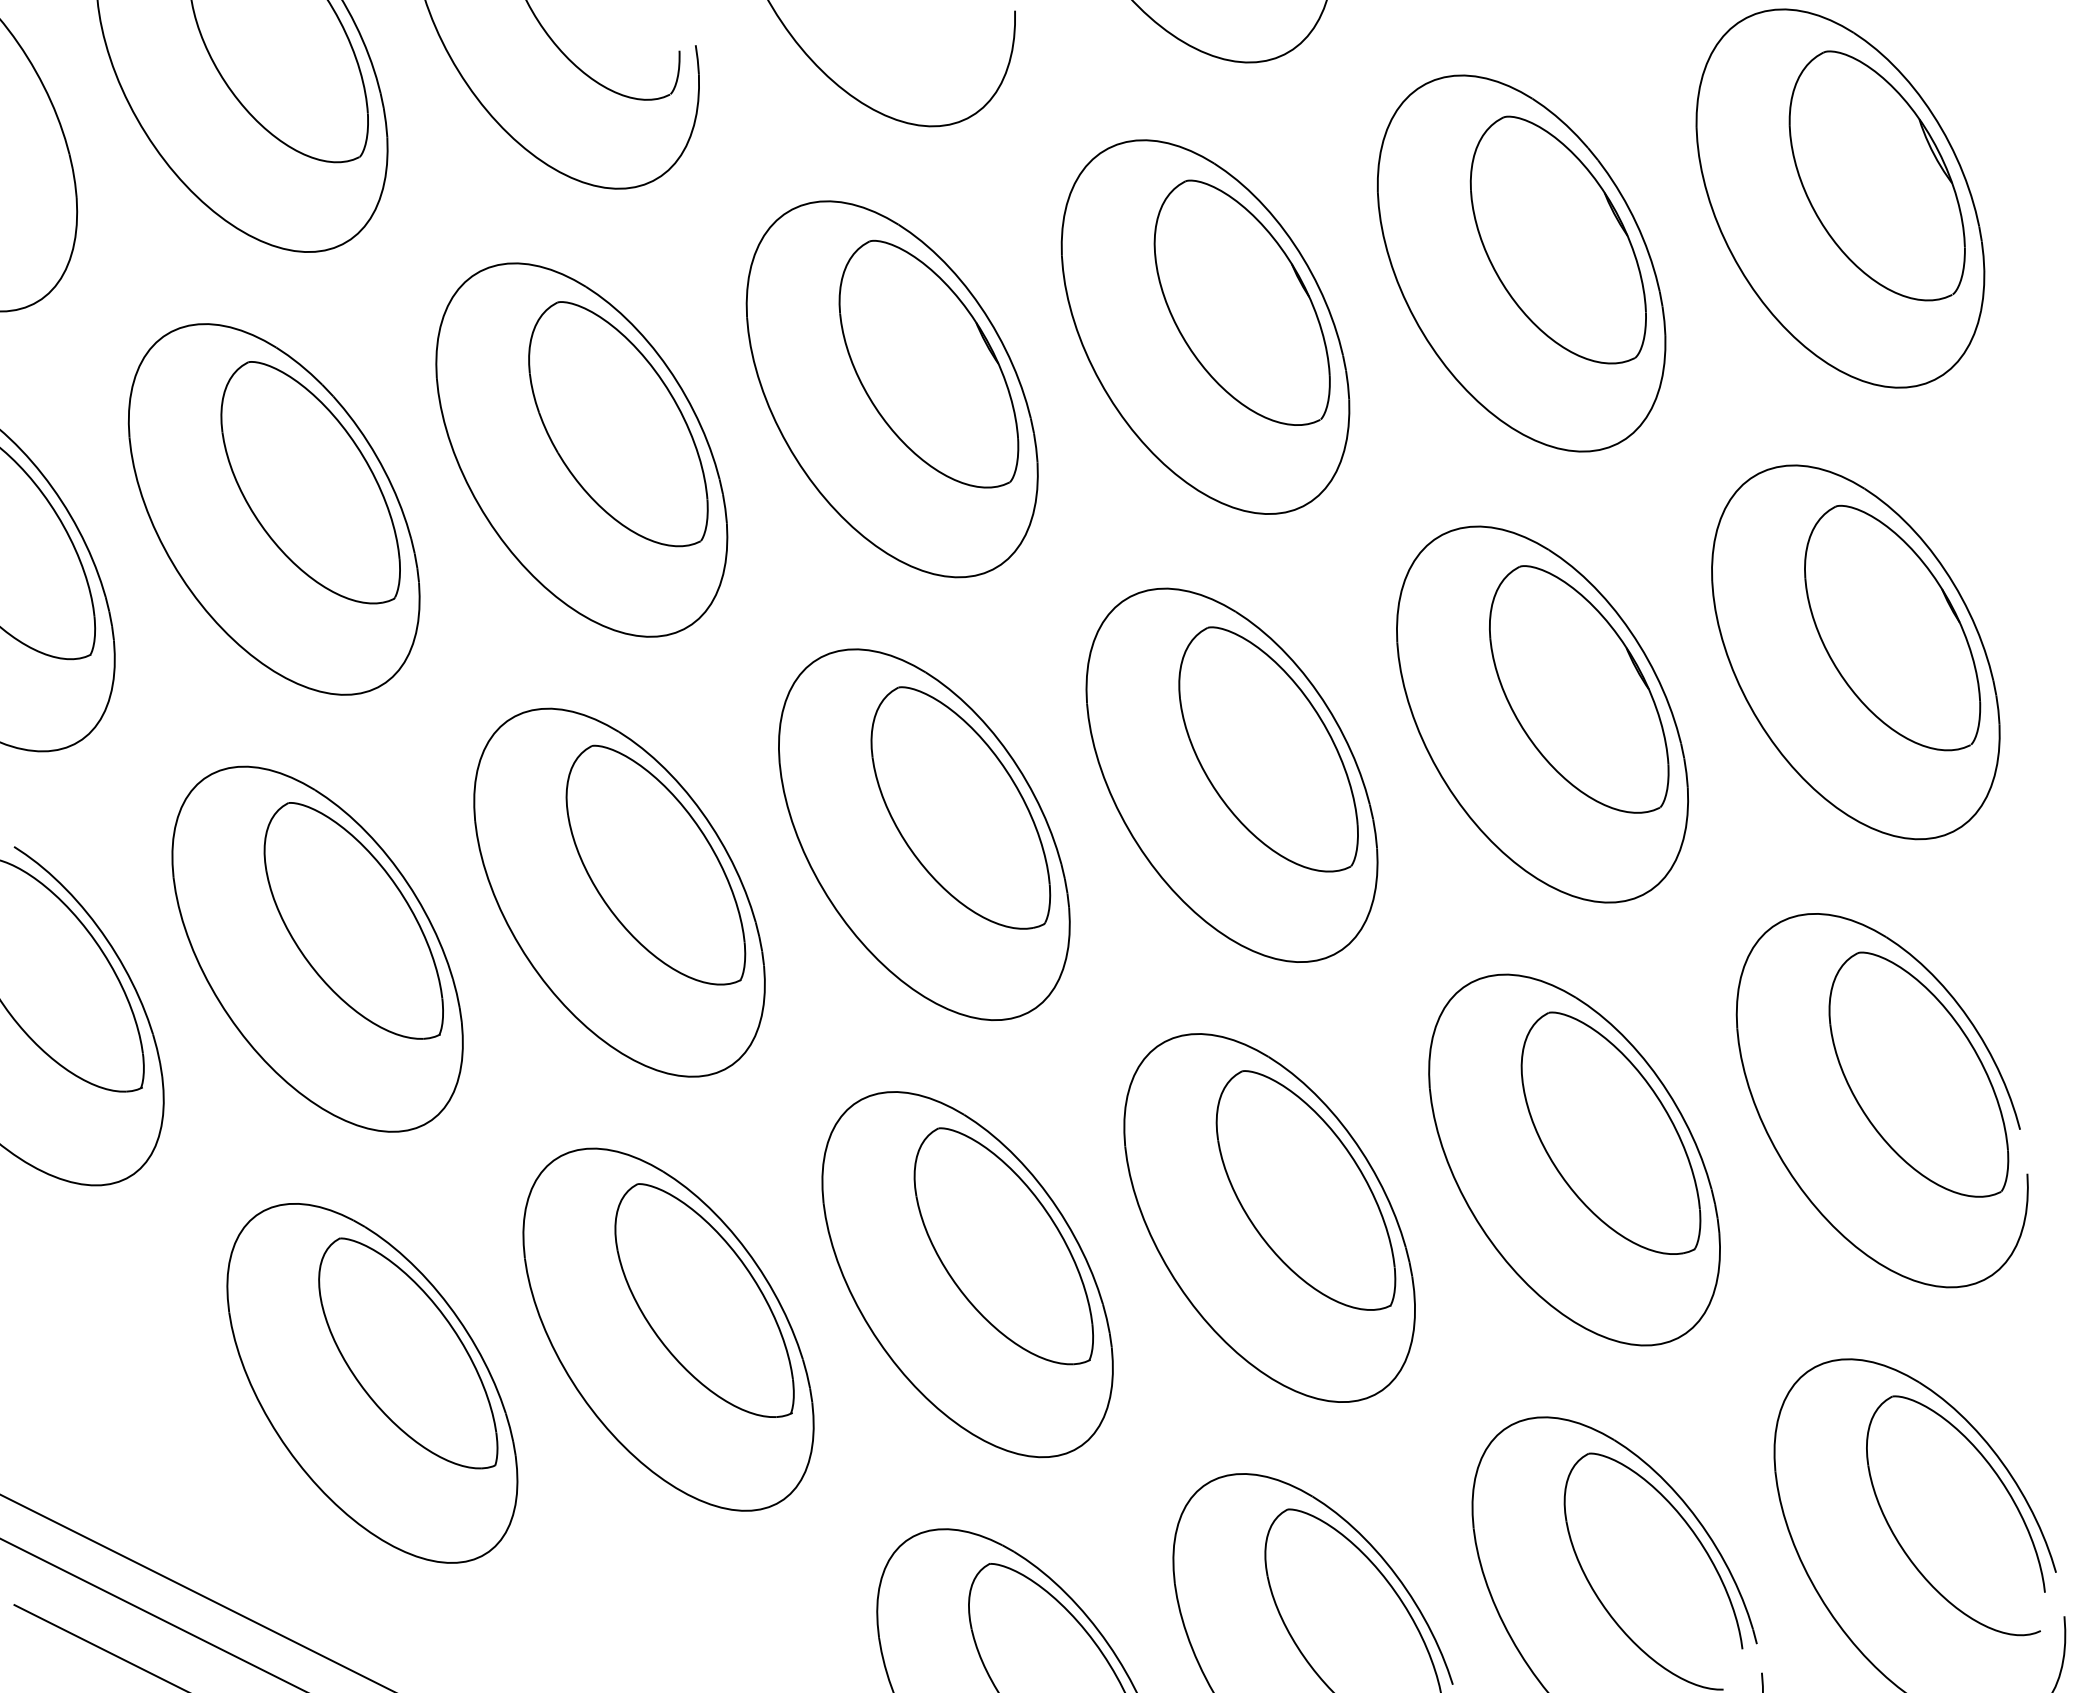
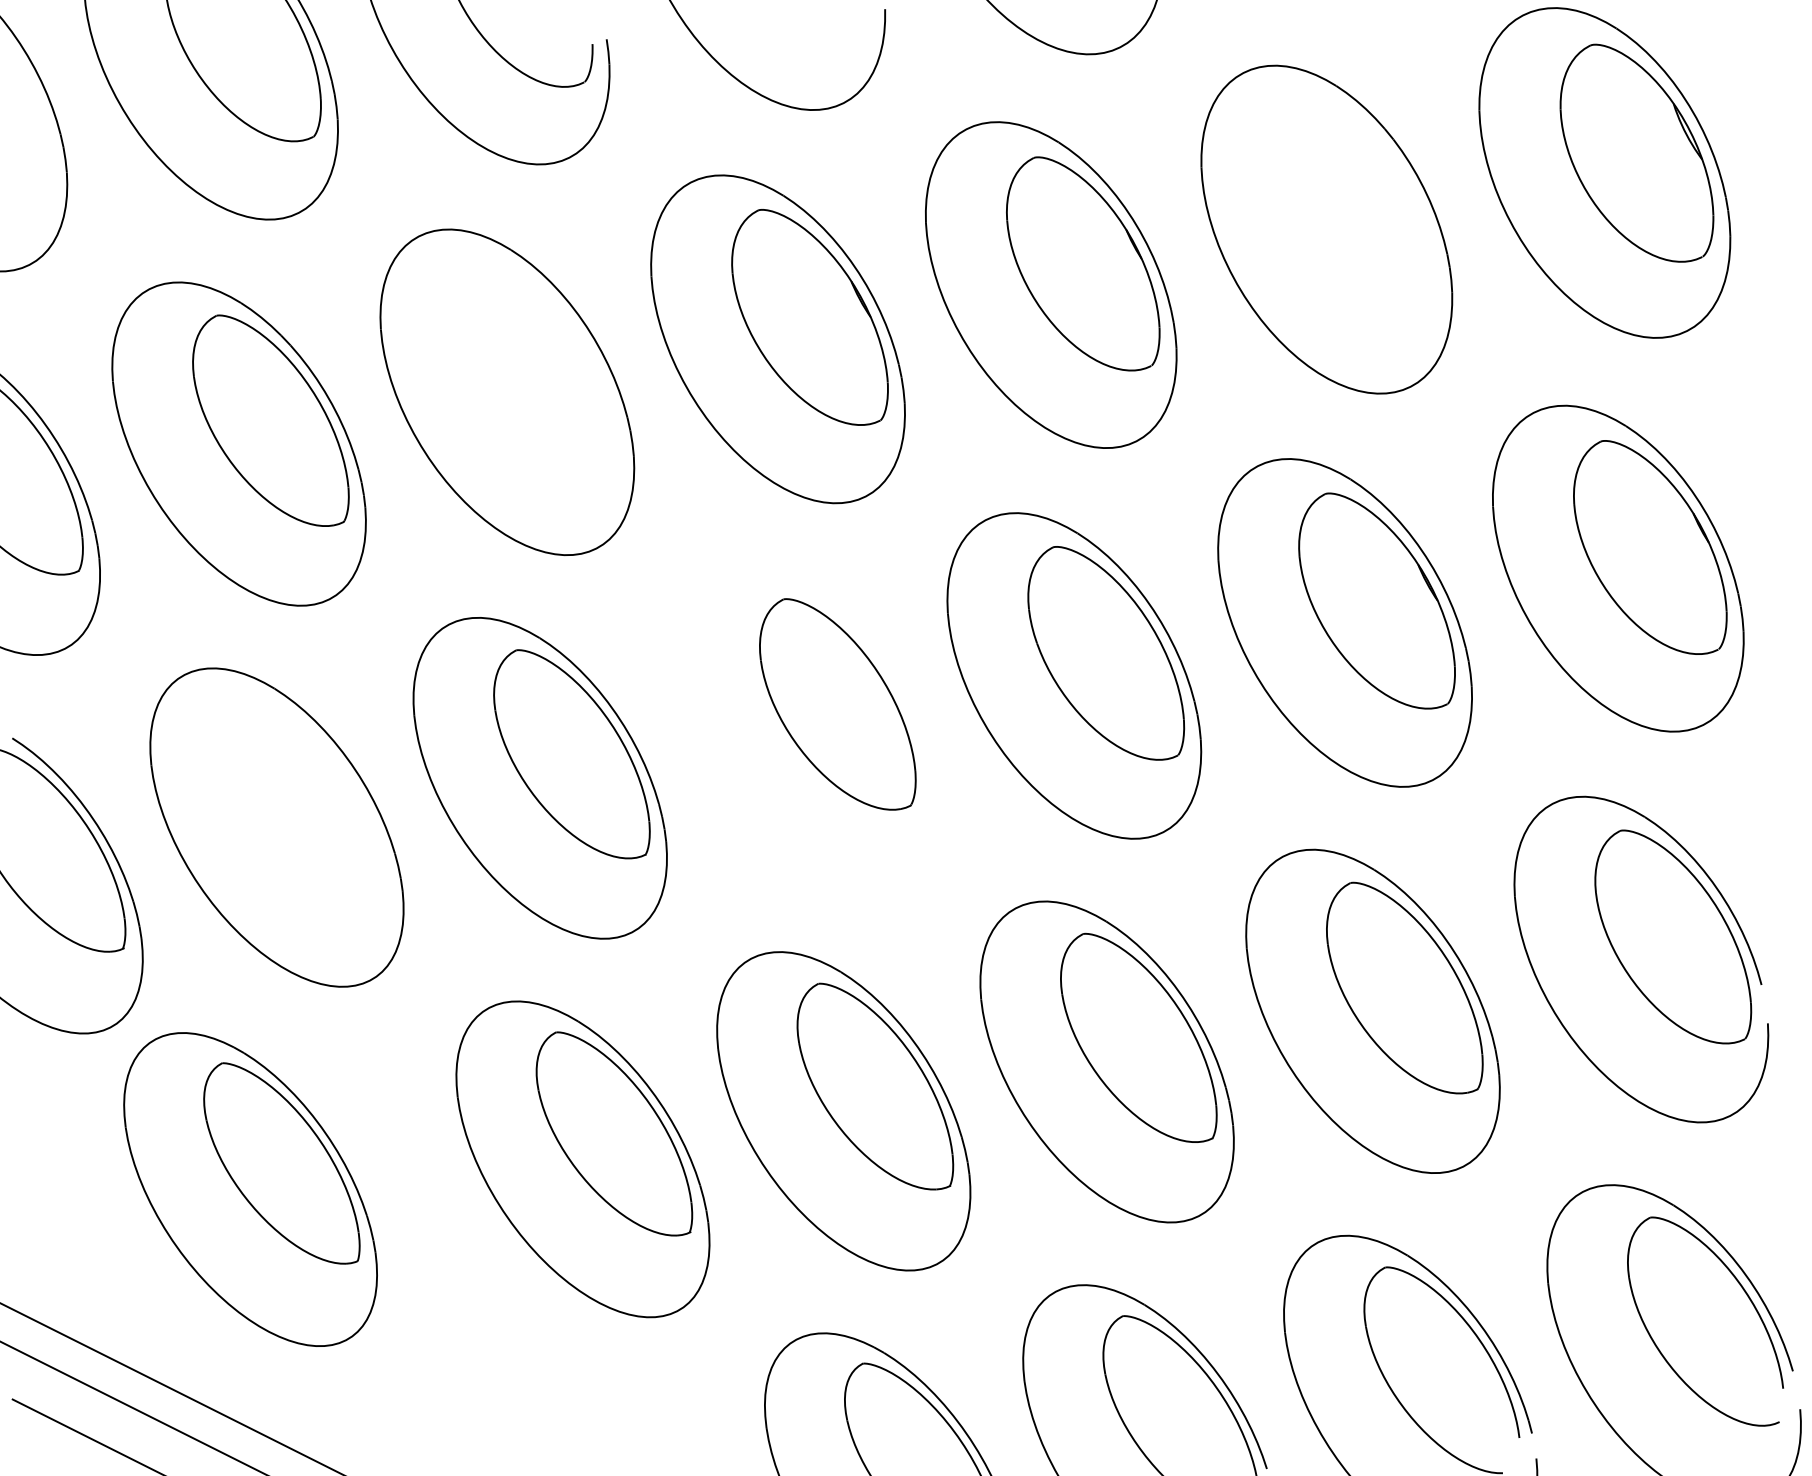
part: (1557, 239) -> (1358, 208), removed
part: (618, 424) -> (539, 370), removed
part: (924, 834) -> (806, 727), removed
part: (353, 920) -> (308, 802), removed
part: (372, 1383) -> (250, 1189), moved

